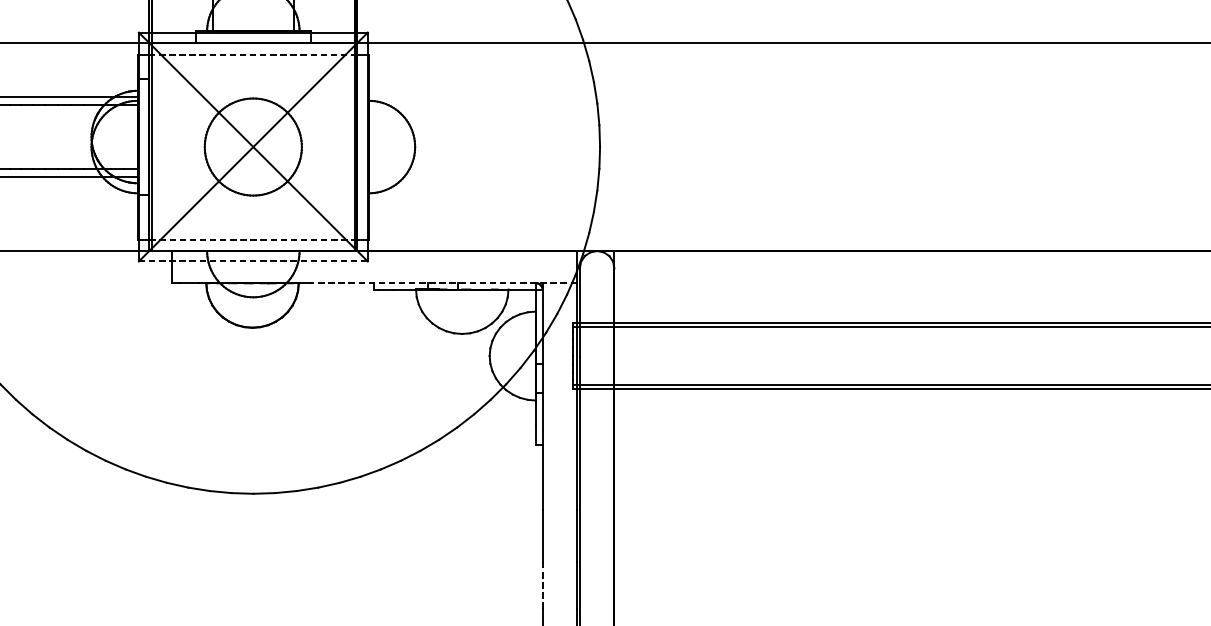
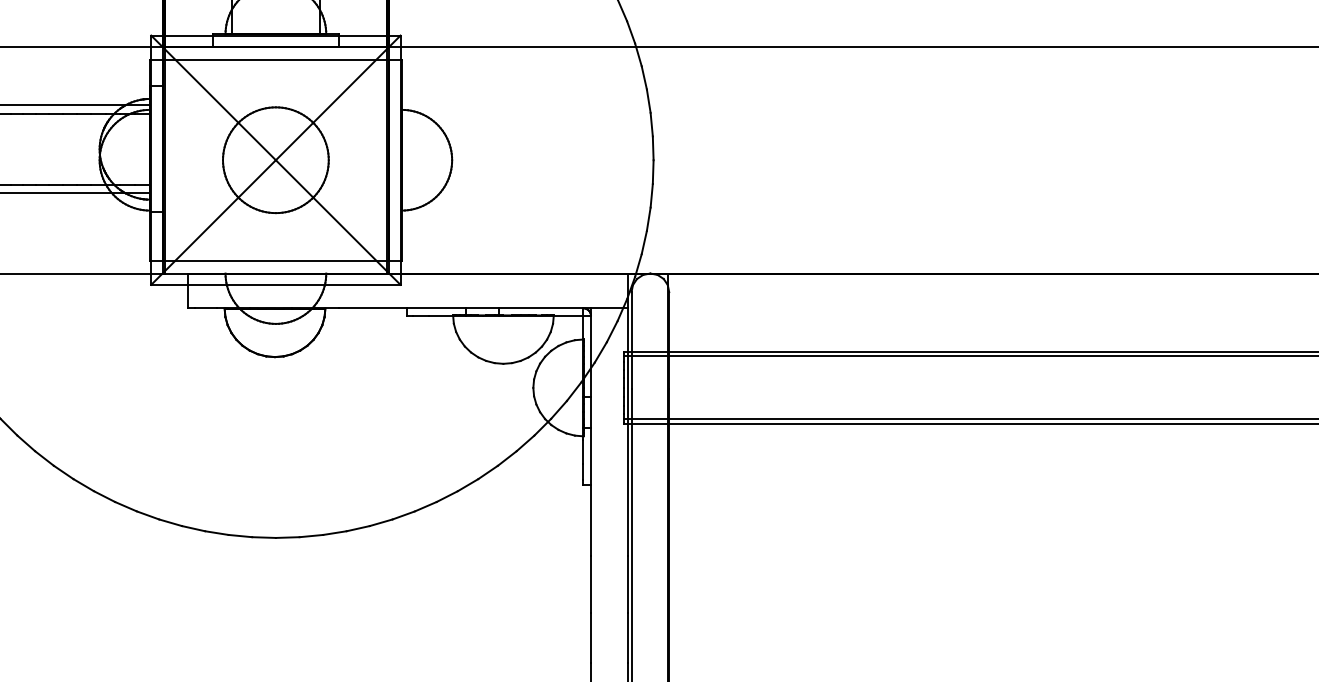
line: (252, 54) -> (275, 59), dashed -> solid
line: (253, 239) -> (276, 260), dashed -> solid
line: (252, 261) -> (275, 284), dashed -> solid
line: (443, 283) -> (483, 308), dashed -> solid
line: (542, 585) -> (590, 637), dashed -> solid

